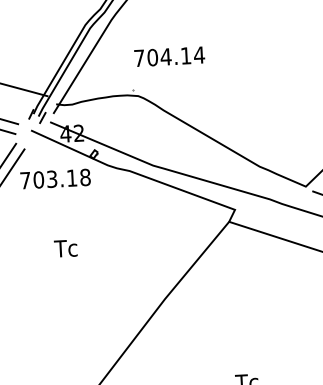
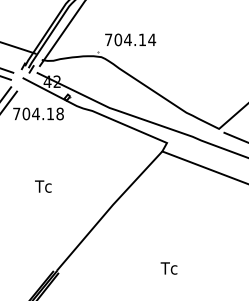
text: (169, 56) -> (130, 39), moved
text: (51, 178) -> (35, 113), 703.18 -> 704.18
text: (66, 248) -> (43, 186), moved

